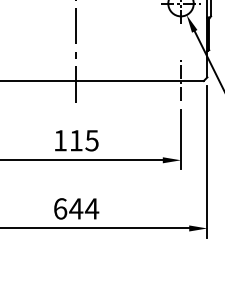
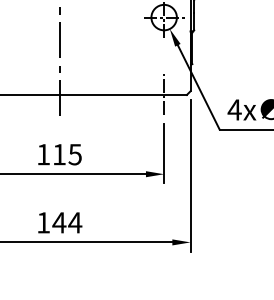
text: (60, 208) -> (43, 222), 644 -> 144

